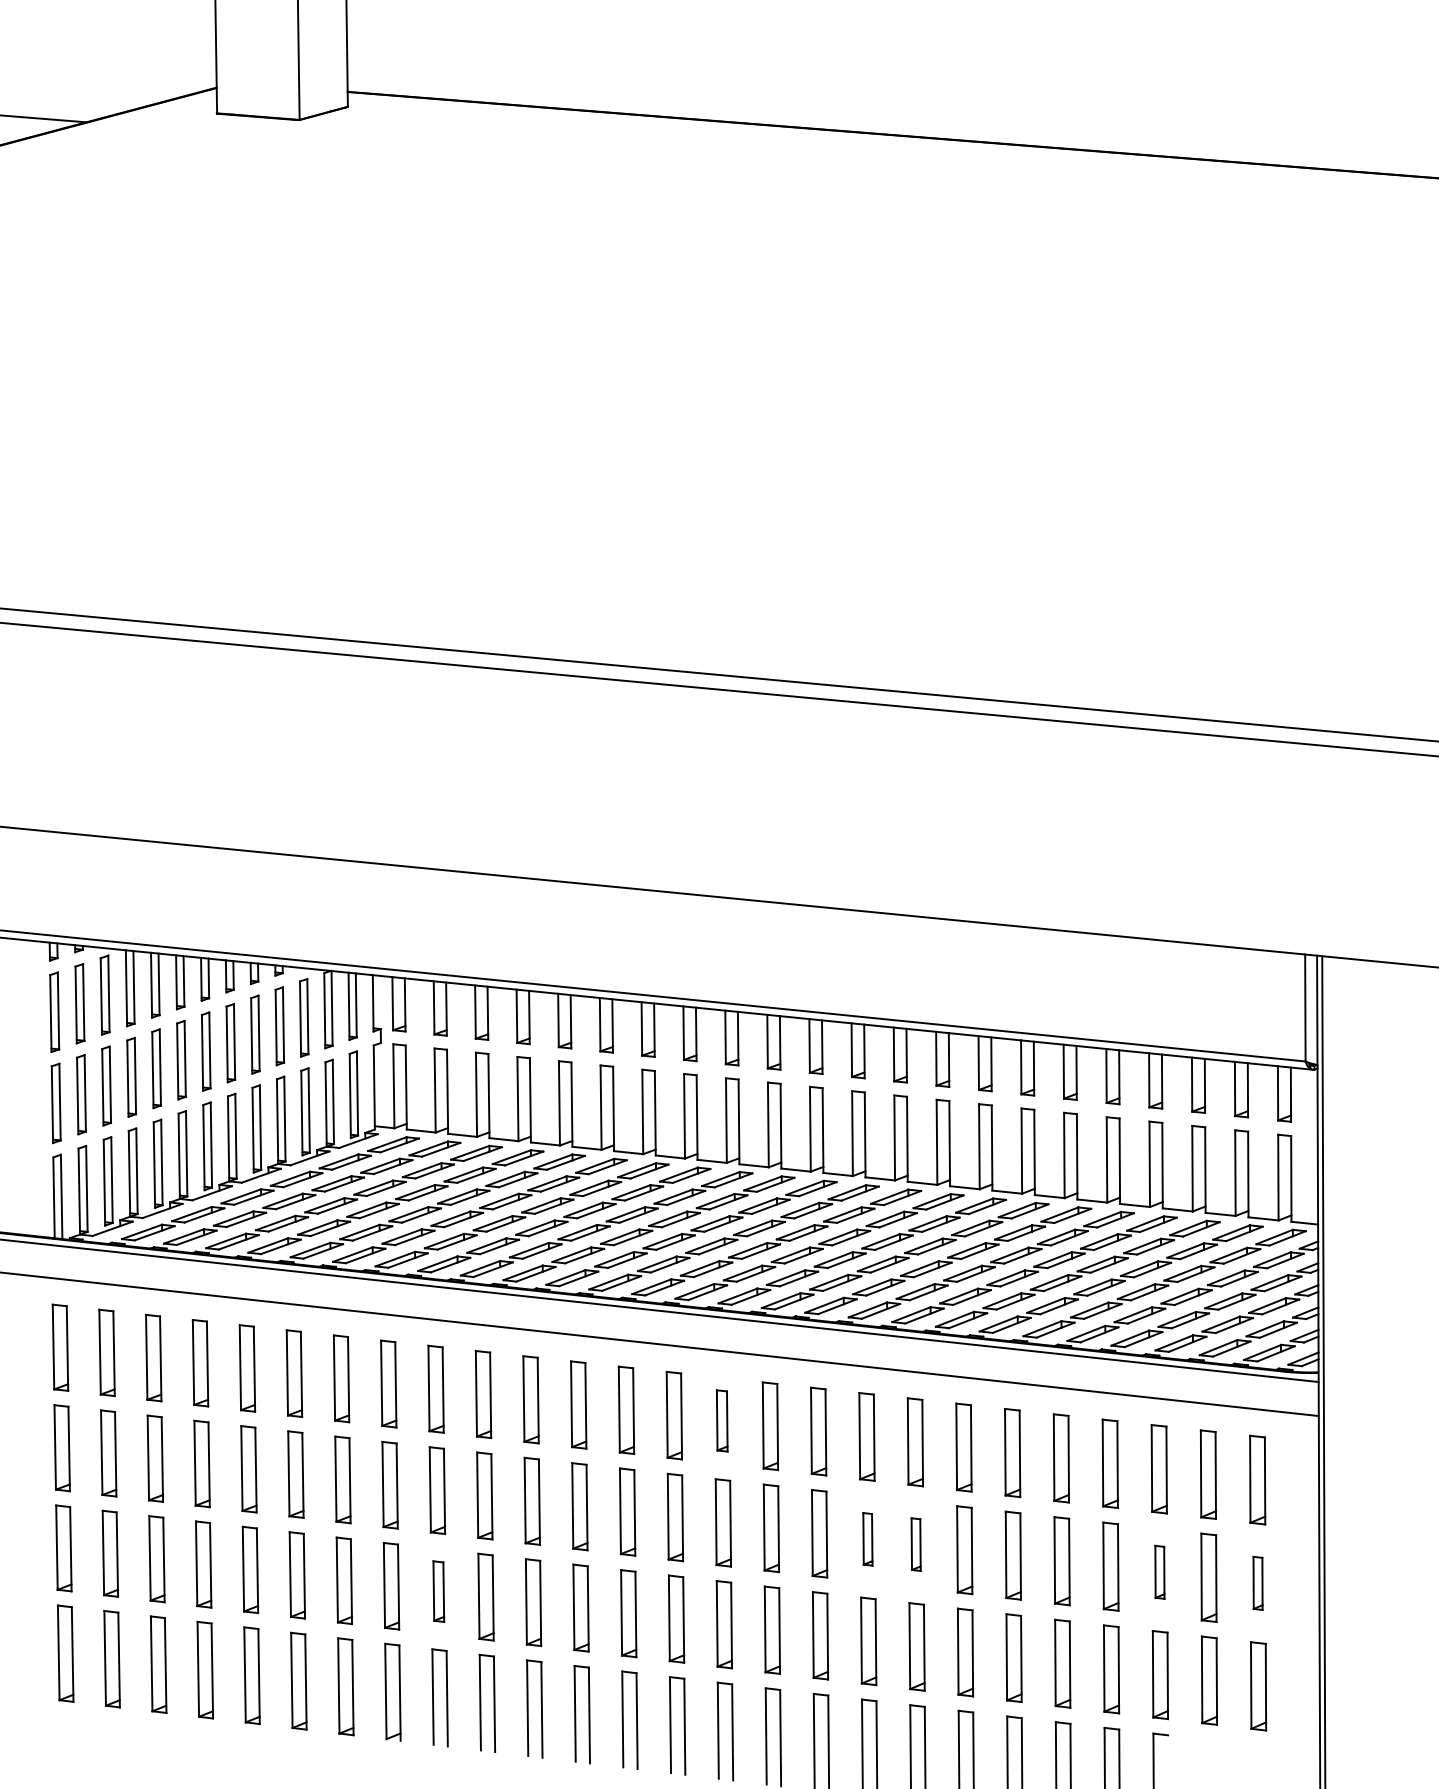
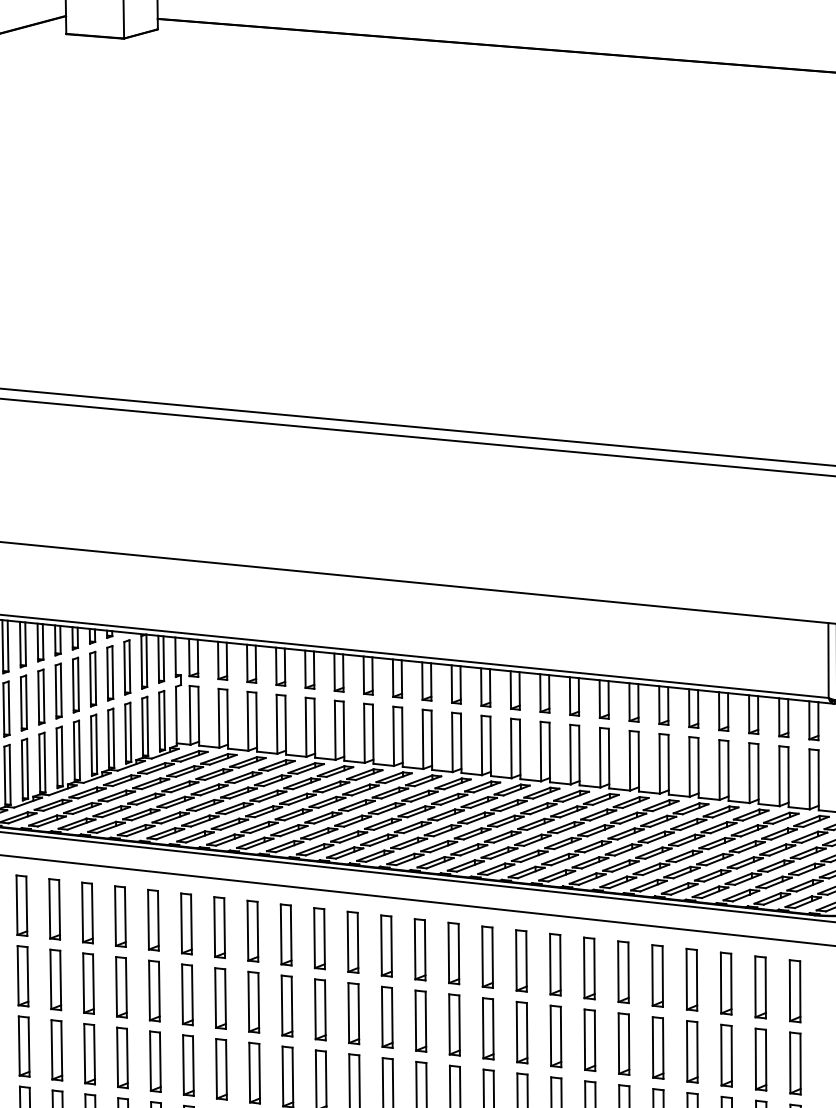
part: (721, 1420) -> (419, 949), size x1.43
part: (867, 1539) -> (521, 1032), size x1.67
part: (915, 1544) -> (555, 1036), size x1.67
part: (1159, 1572) -> (726, 1055), size x1.67
part: (1257, 1583) -> (794, 1063), size x1.67
part: (438, 1591) -> (221, 1069), size x1.43

